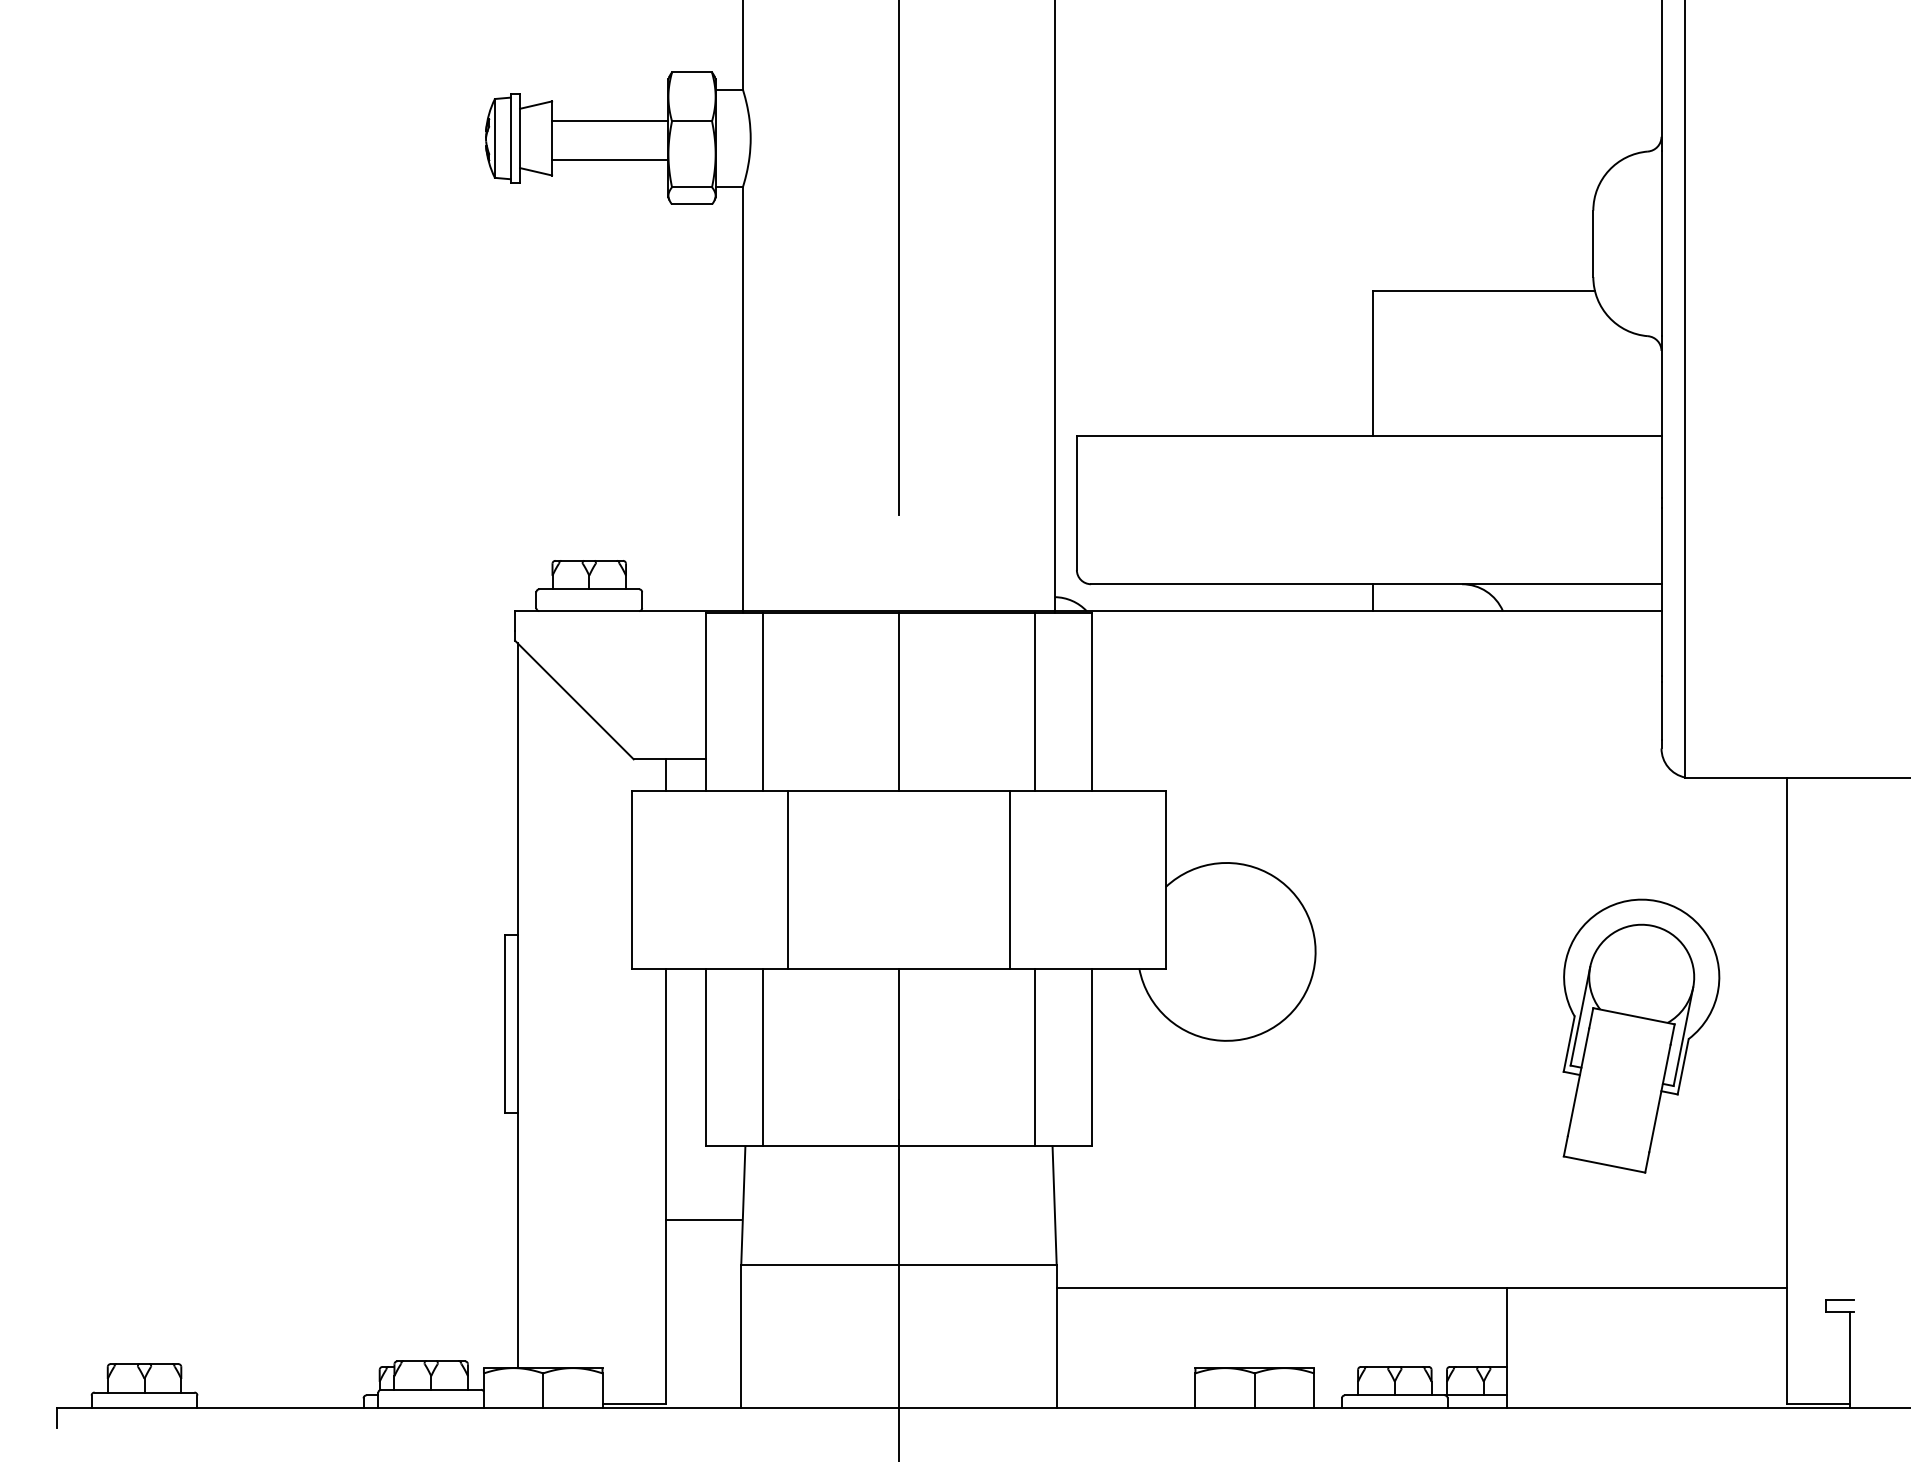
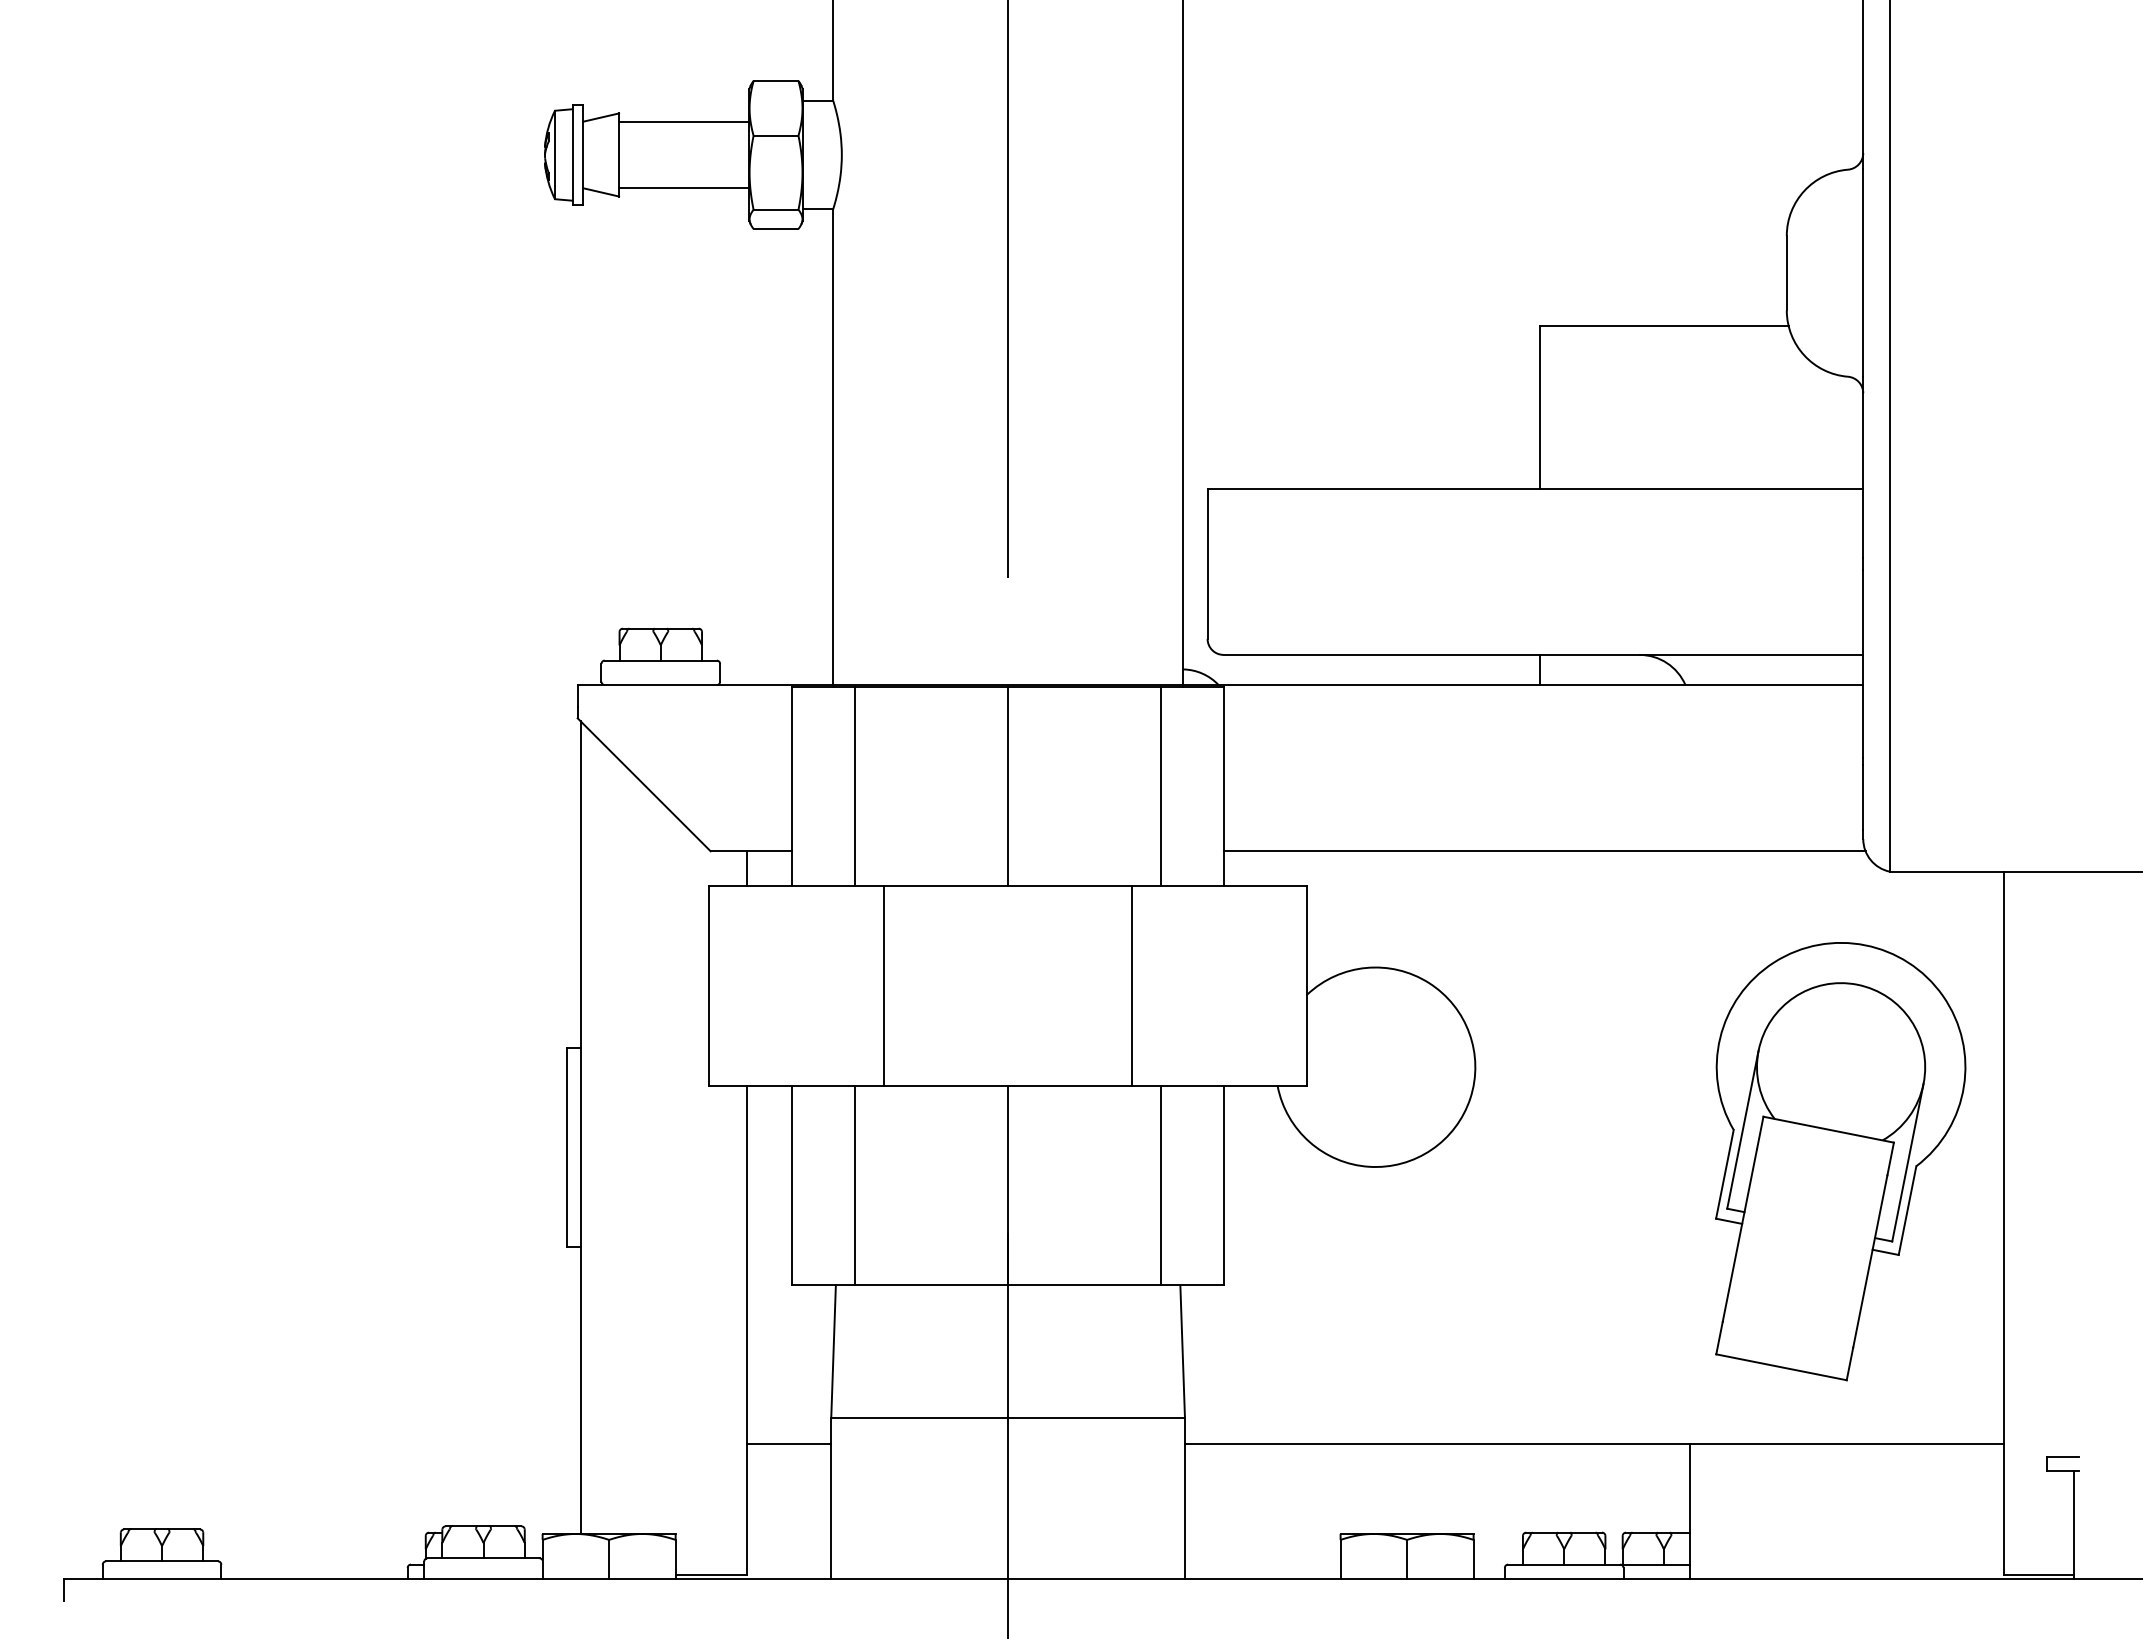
line: (610, 121) -> (684, 188), moved
line: (610, 159) -> (684, 121), moved
line: (1377, 759) -> (1544, 851), added
part: (1641, 1035) -> (1840, 1161), size x1.43
line: (703, 1219) -> (788, 1443), moved

